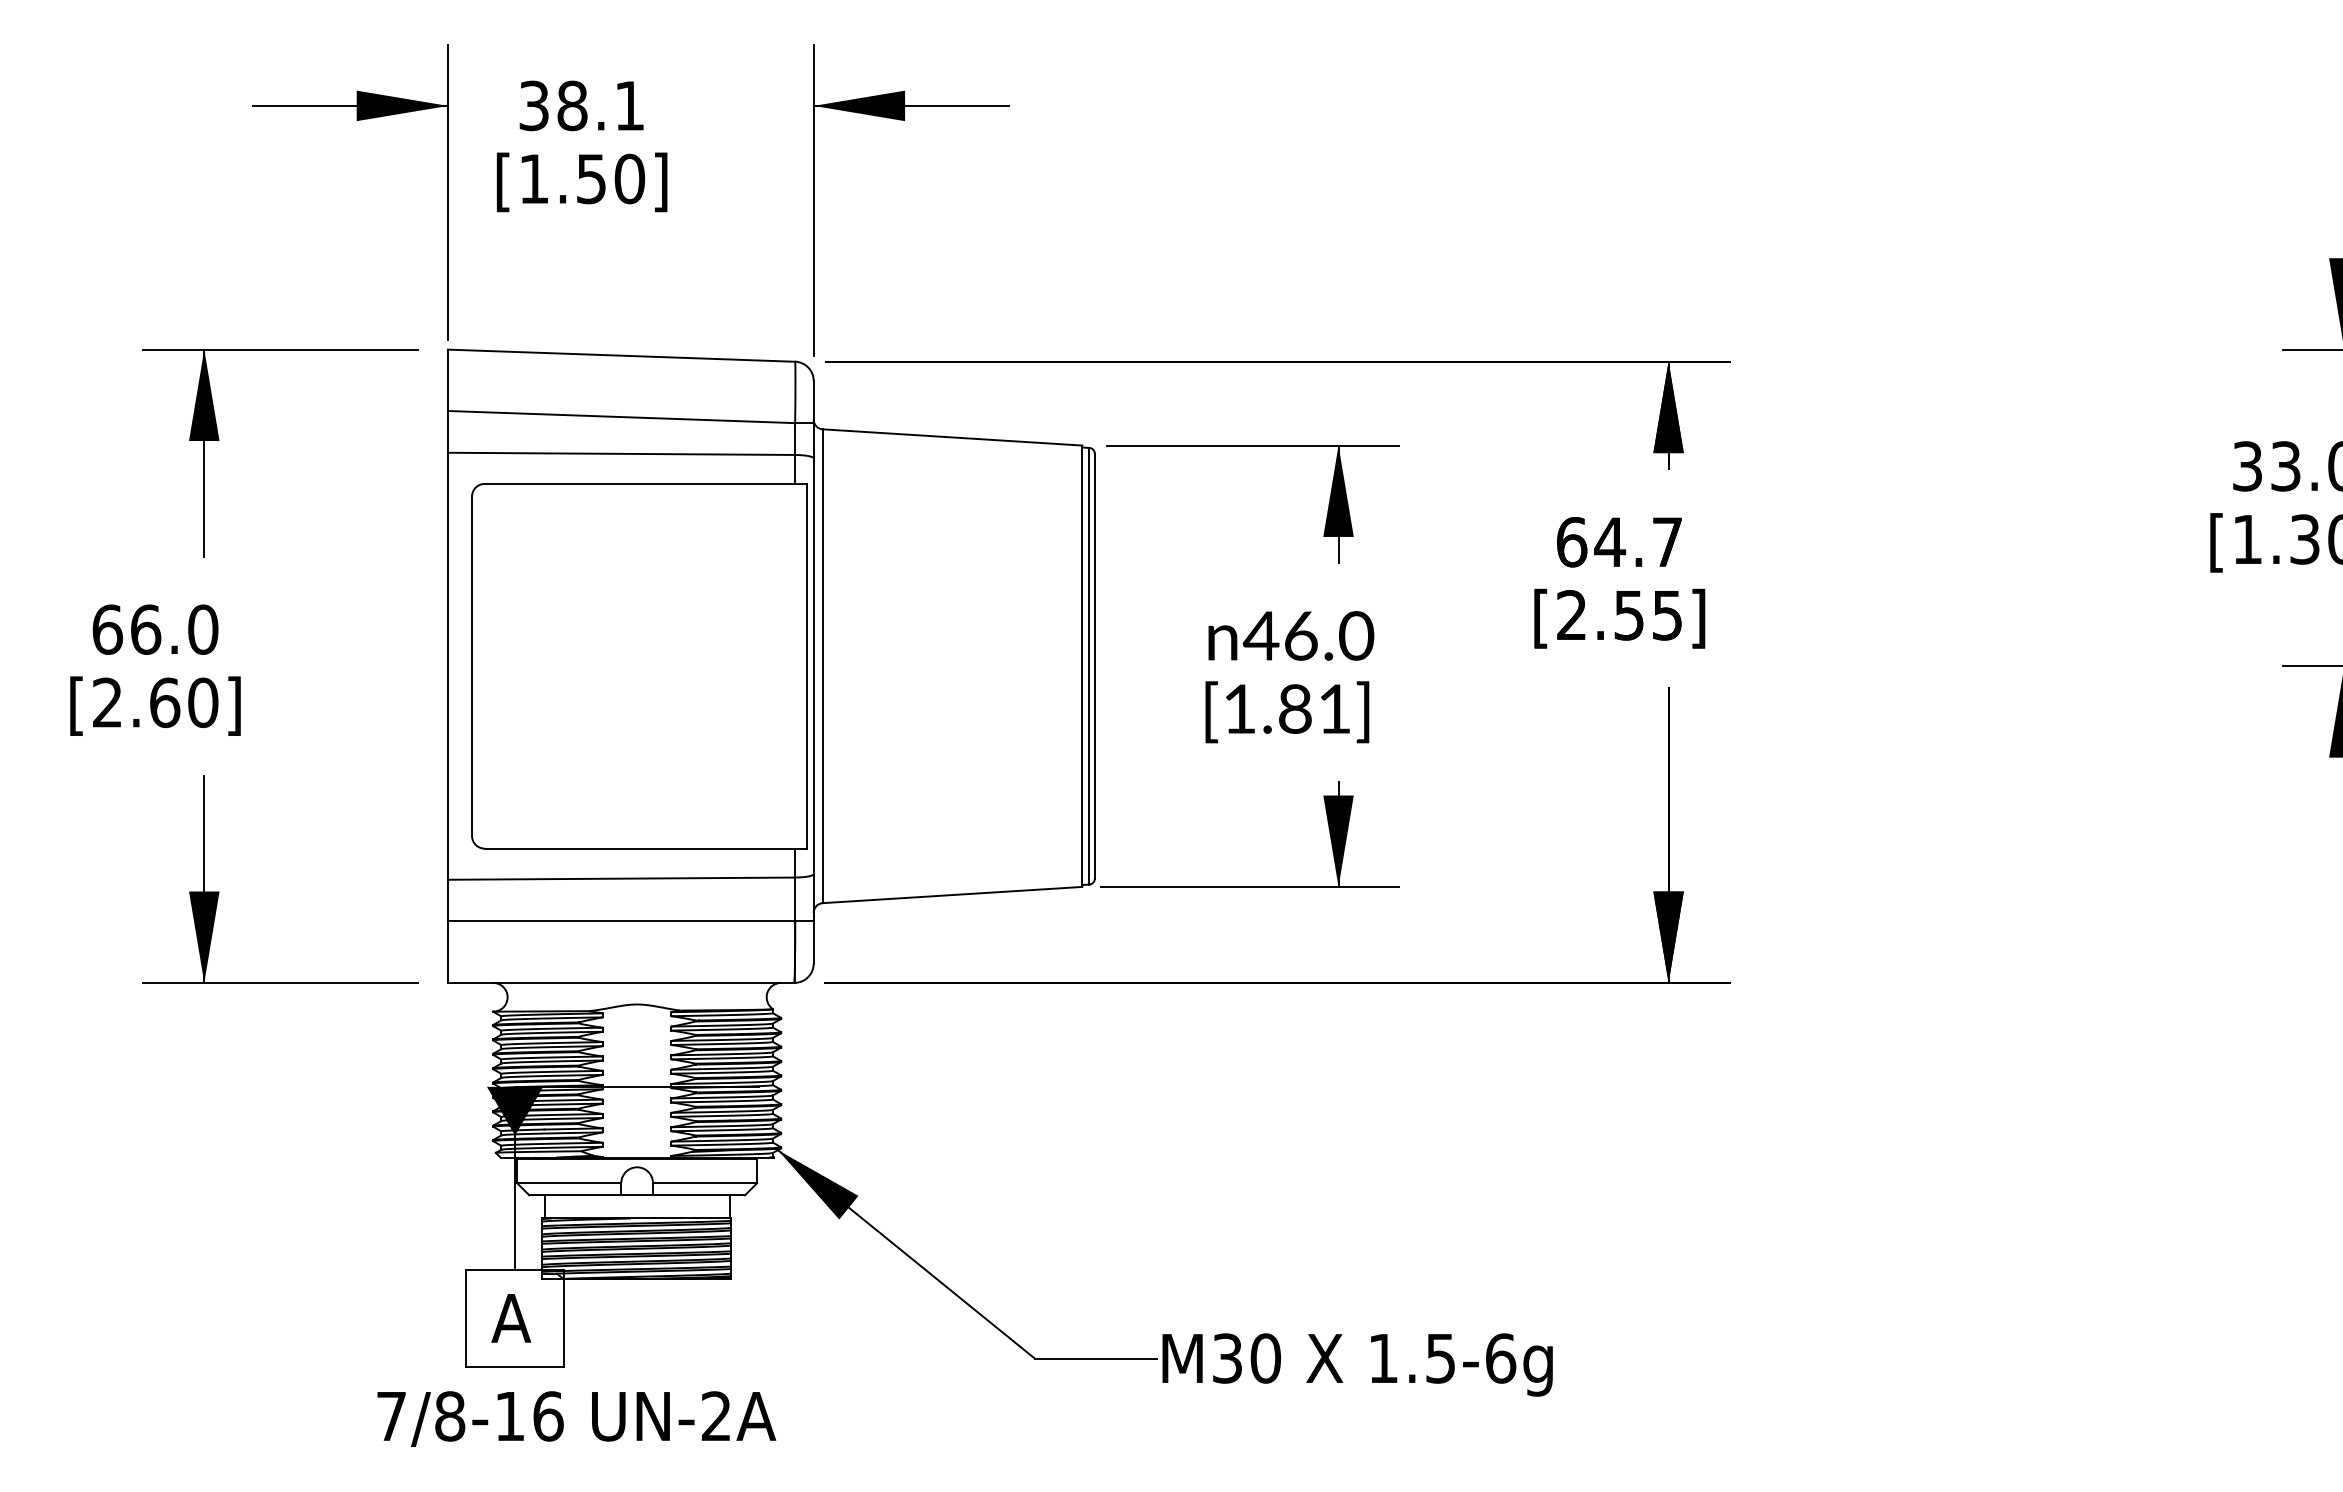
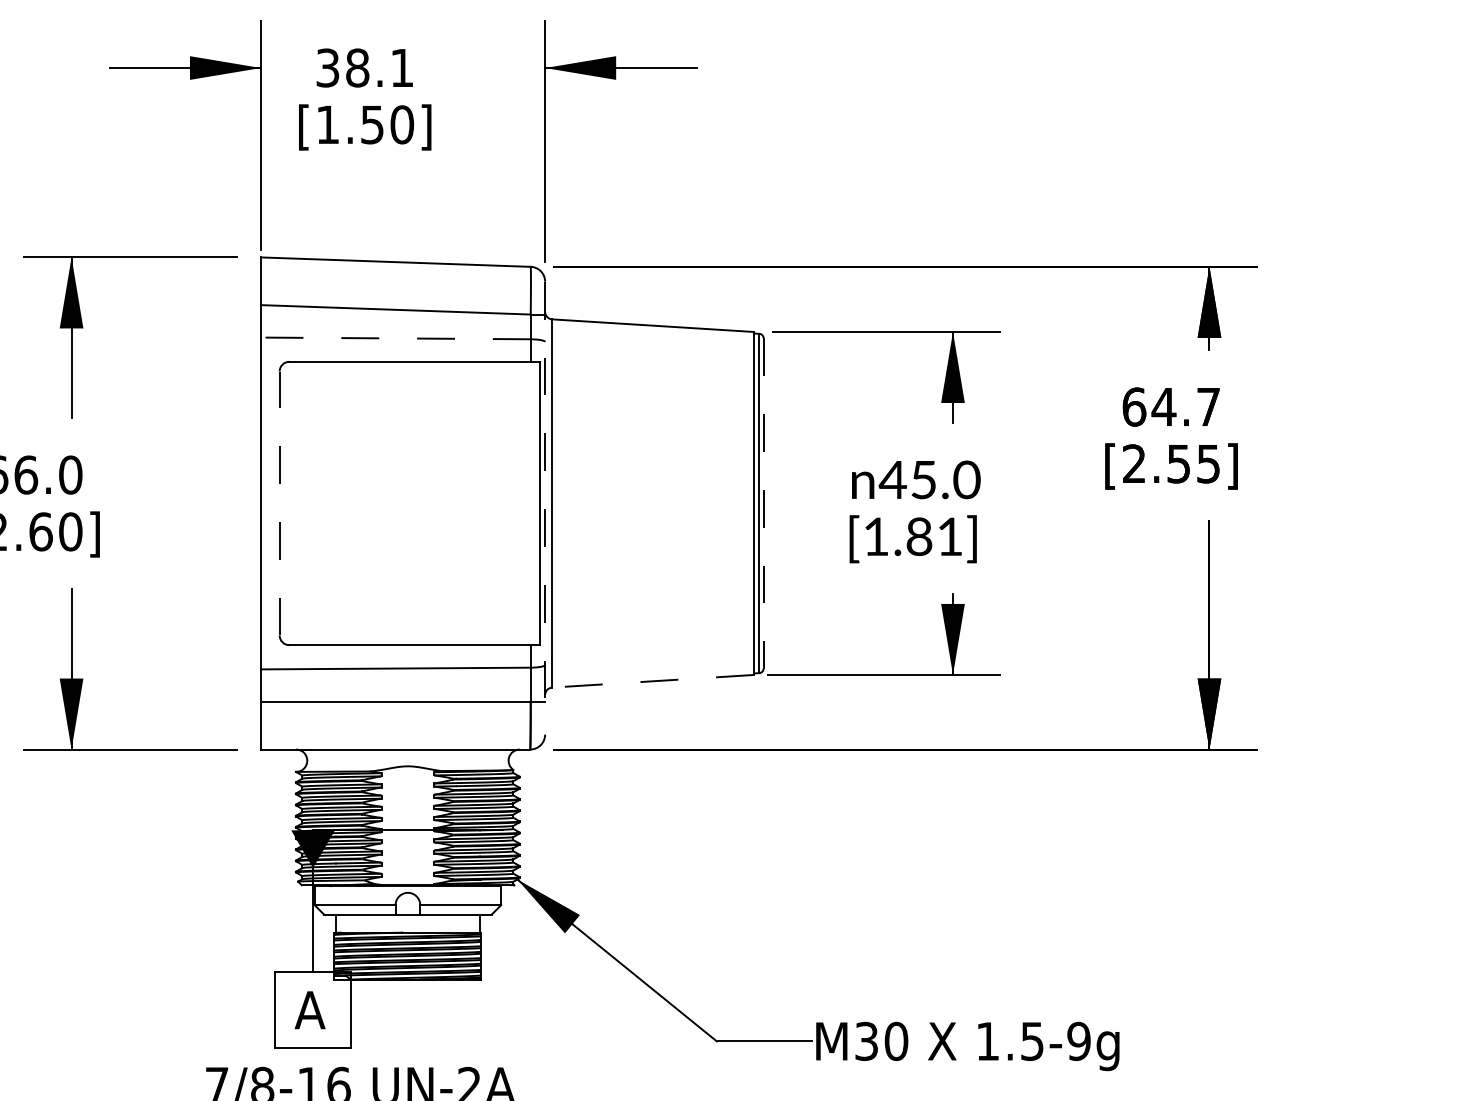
line: (621, 453) -> (395, 338), solid -> dashed
text: (1301, 635) -> (924, 479), 46.0 -> 45.0
line: (472, 666) -> (279, 503), solid -> dashed
line: (1094, 666) -> (763, 503), solid -> dashed
line: (813, 672) -> (544, 508), solid -> dashed
line: (952, 895) -> (652, 681), solid -> dashed
text: (1500, 1358) -> (1078, 1041), 1.5-6g -> 1.5-9g

